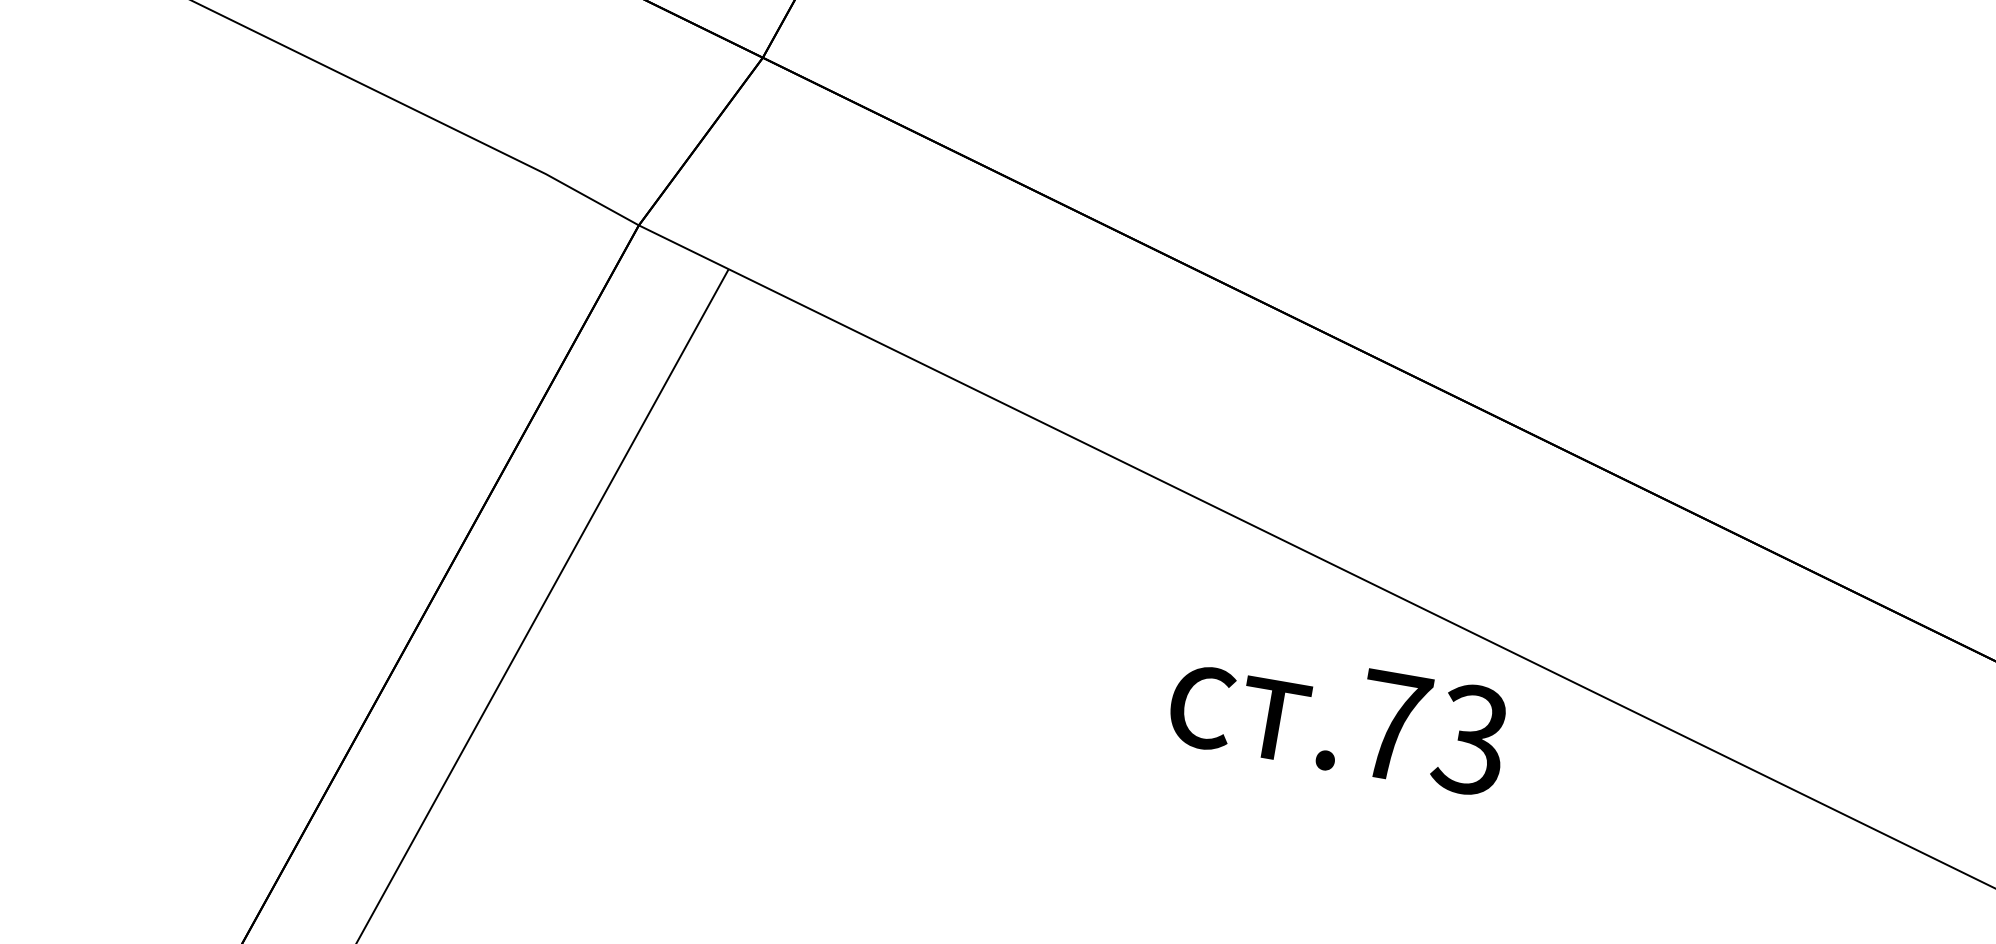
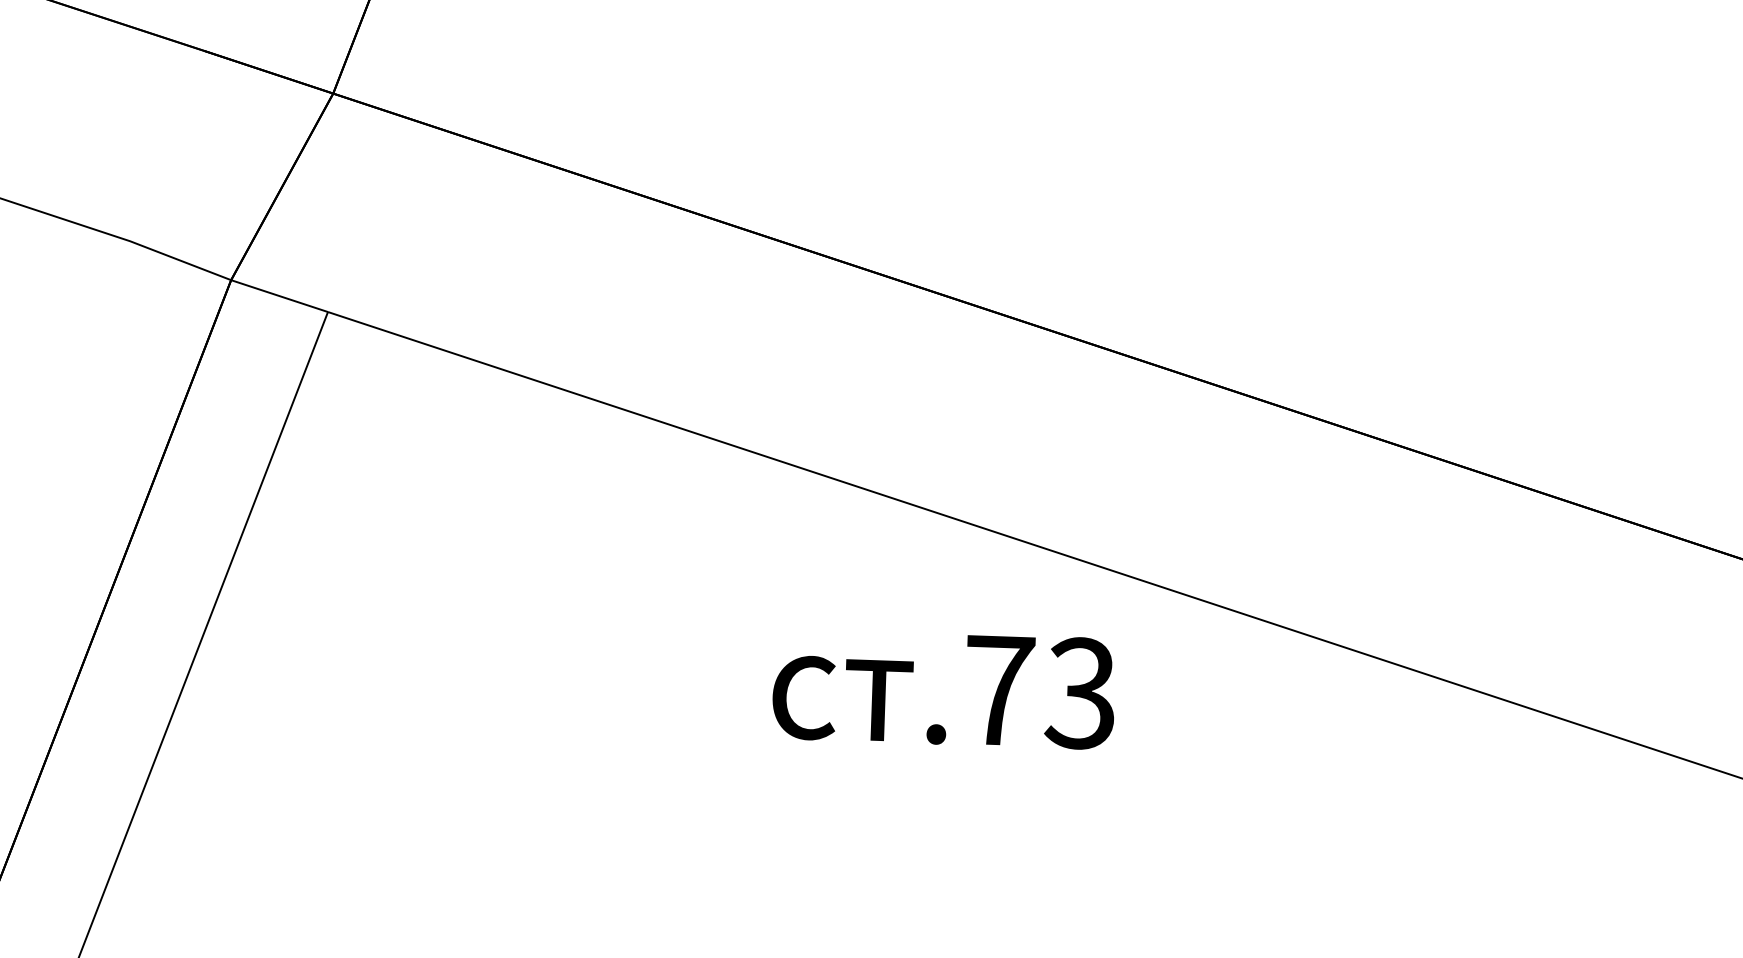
text: (1337, 730) -> (944, 702), moved

